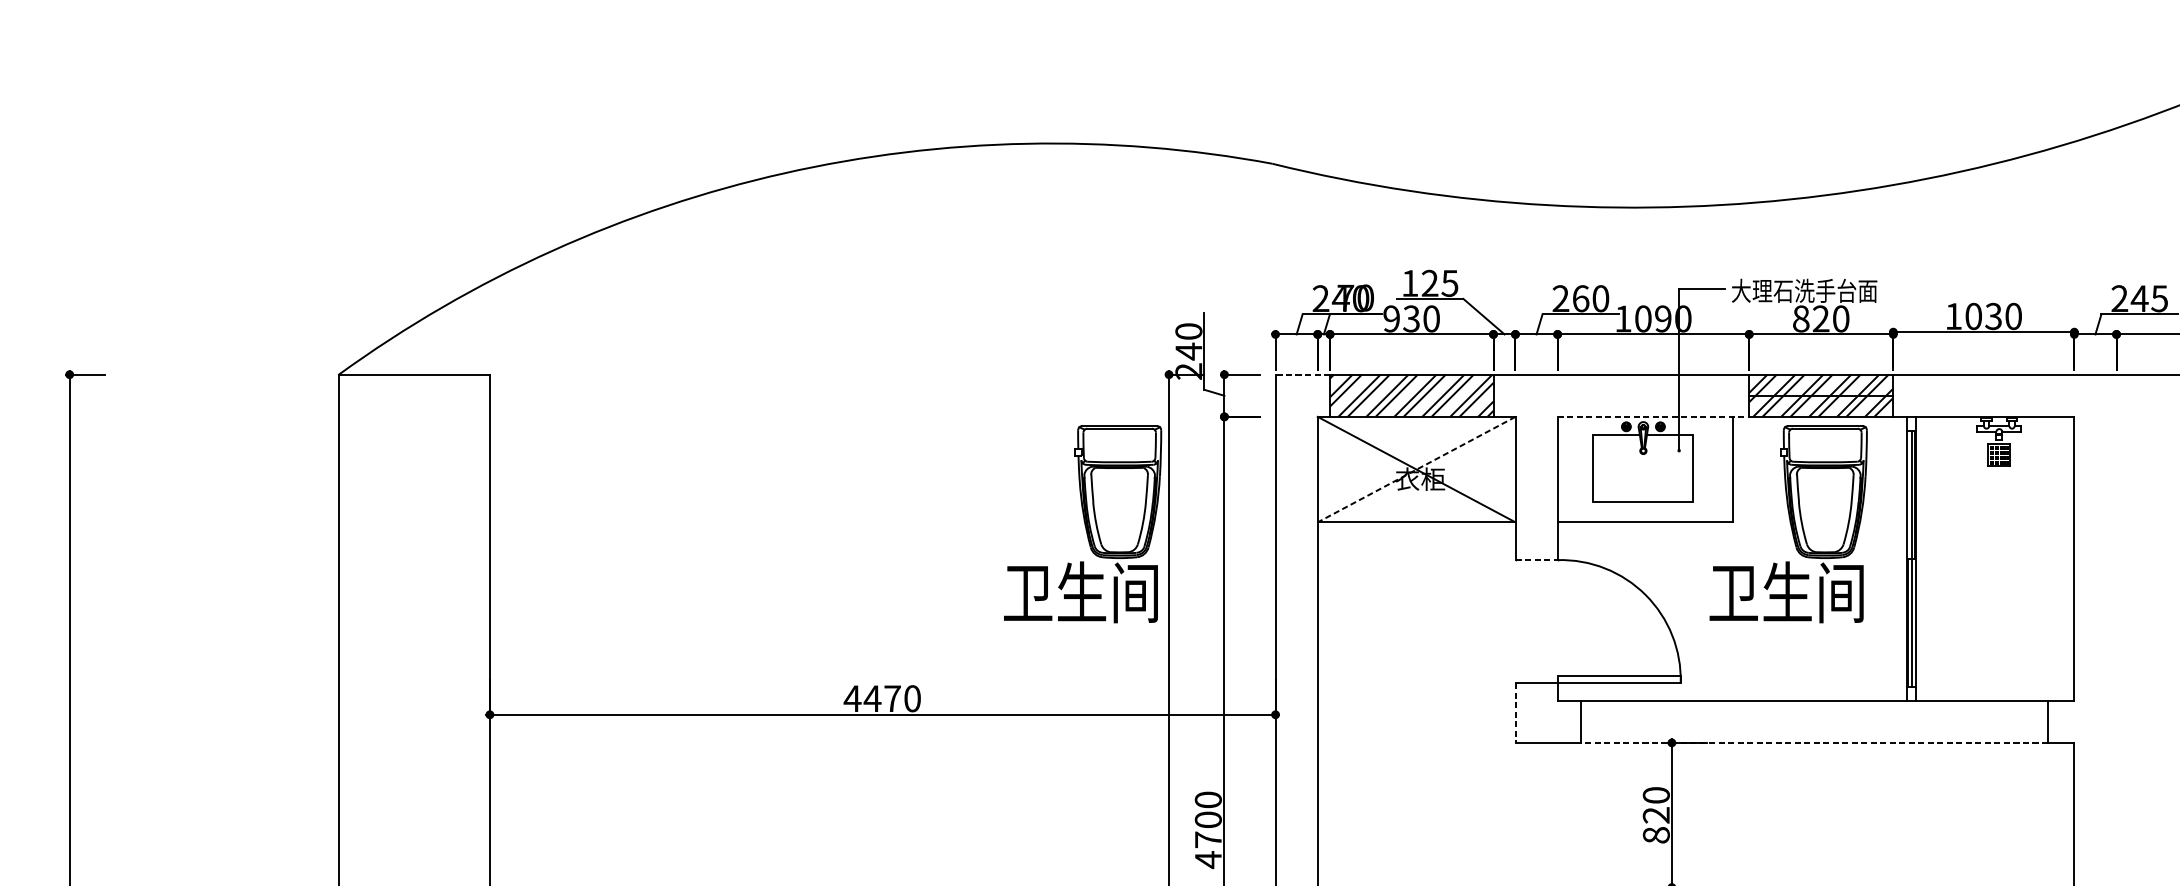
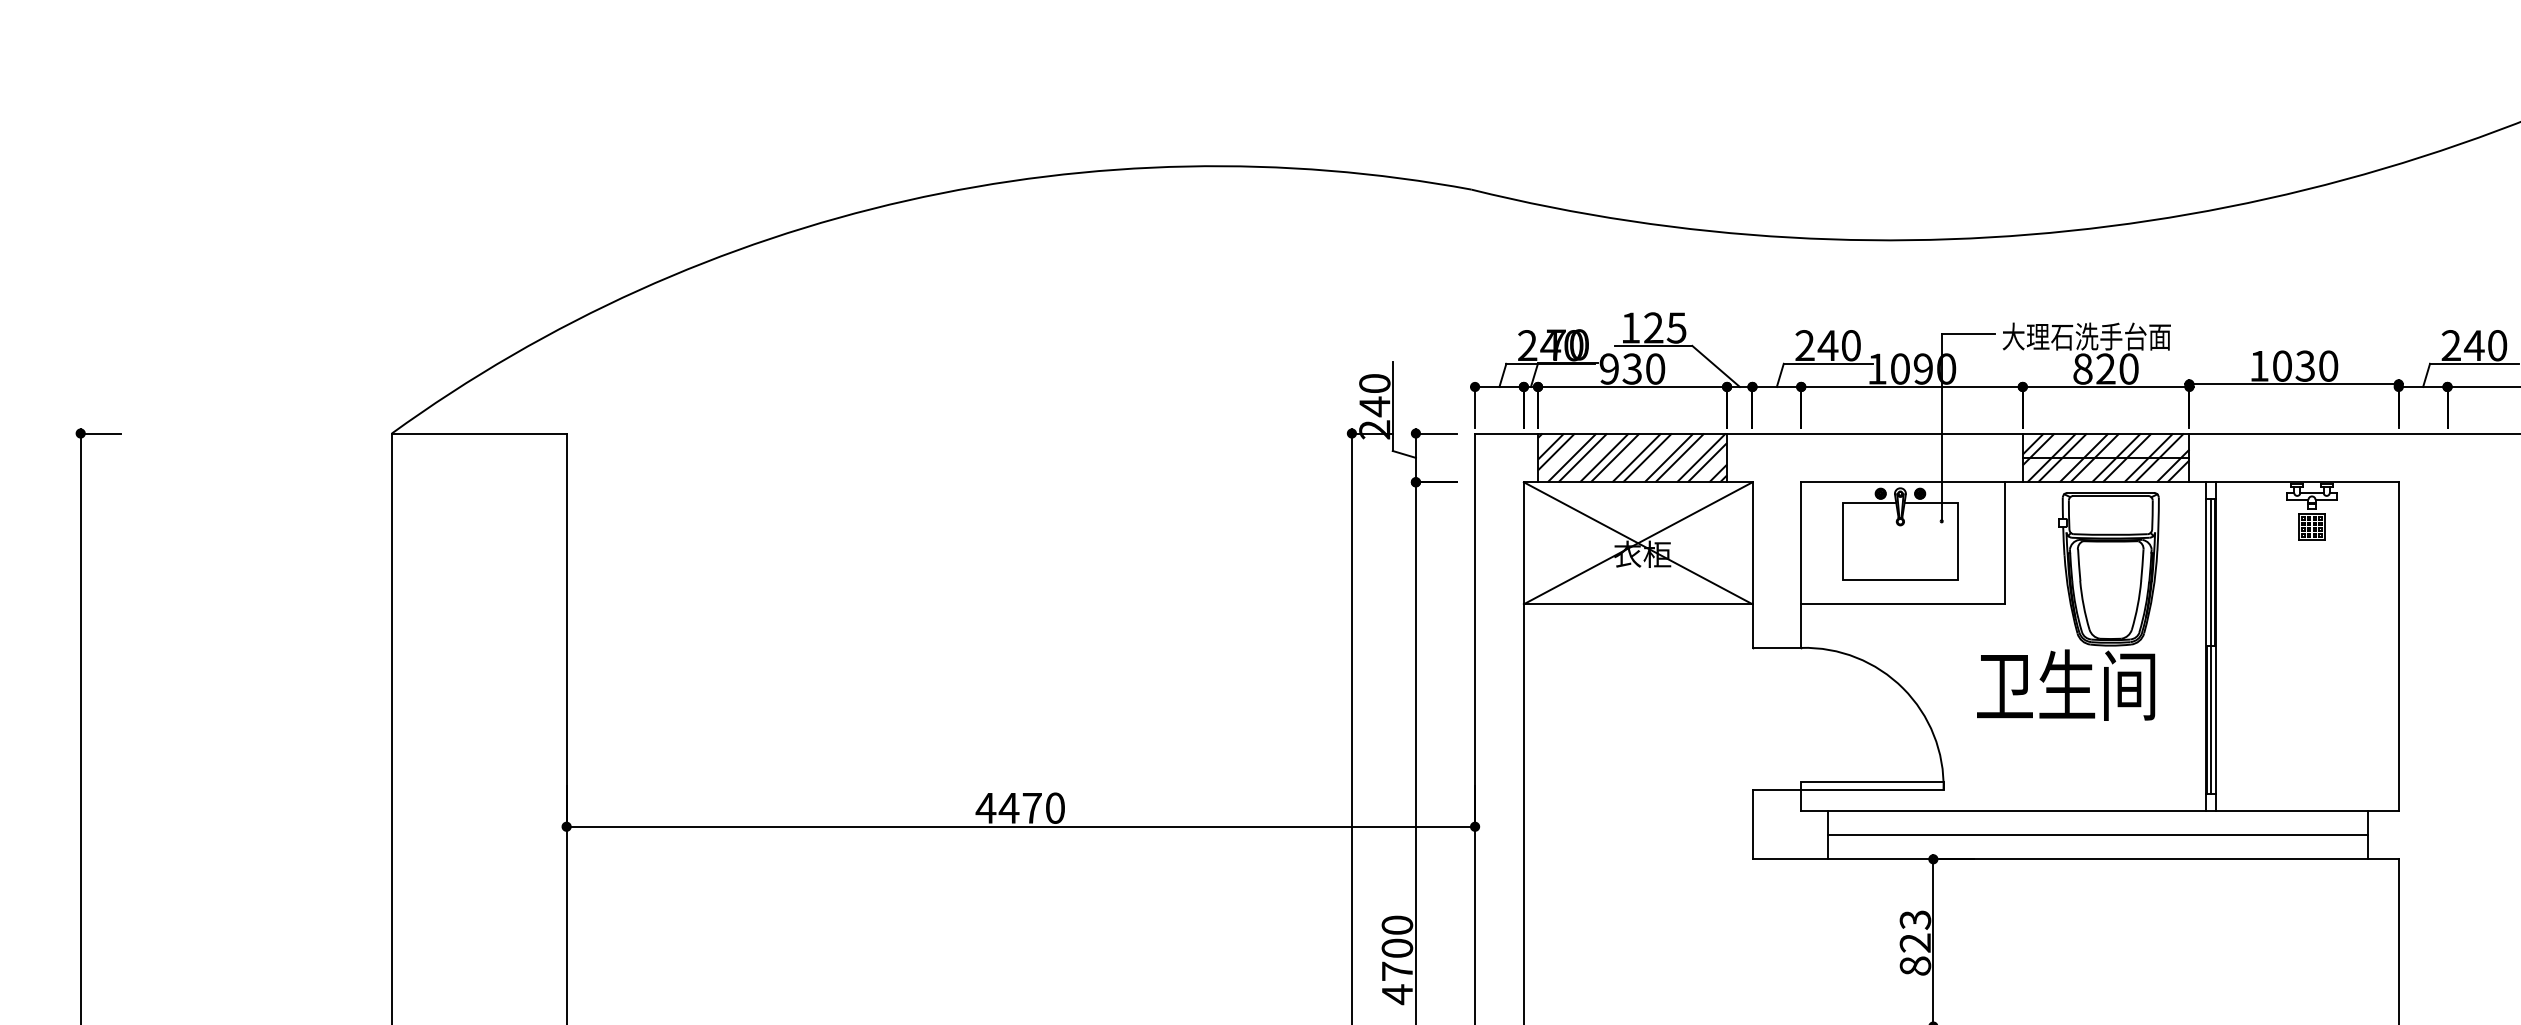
text: (1580, 298) -> (1827, 345), 260 -> 240
text: (2159, 298) -> (2497, 345), 245 -> 240
line: (1302, 374) -> (1506, 433), dashed -> solid
line: (1653, 417) -> (1912, 482), dashed -> solid
line: (1416, 469) -> (1638, 543), dashed -> solid
part: (1083, 524) -> (1252, 606), removed
line: (1537, 559) -> (1777, 647), dashed -> solid
line: (1515, 712) -> (1752, 824), dashed -> solid
line: (1813, 721) -> (2097, 834), added
line: (1813, 743) -> (2097, 859), dashed -> solid
text: (1656, 794) -> (1915, 919), 820 -> 823

